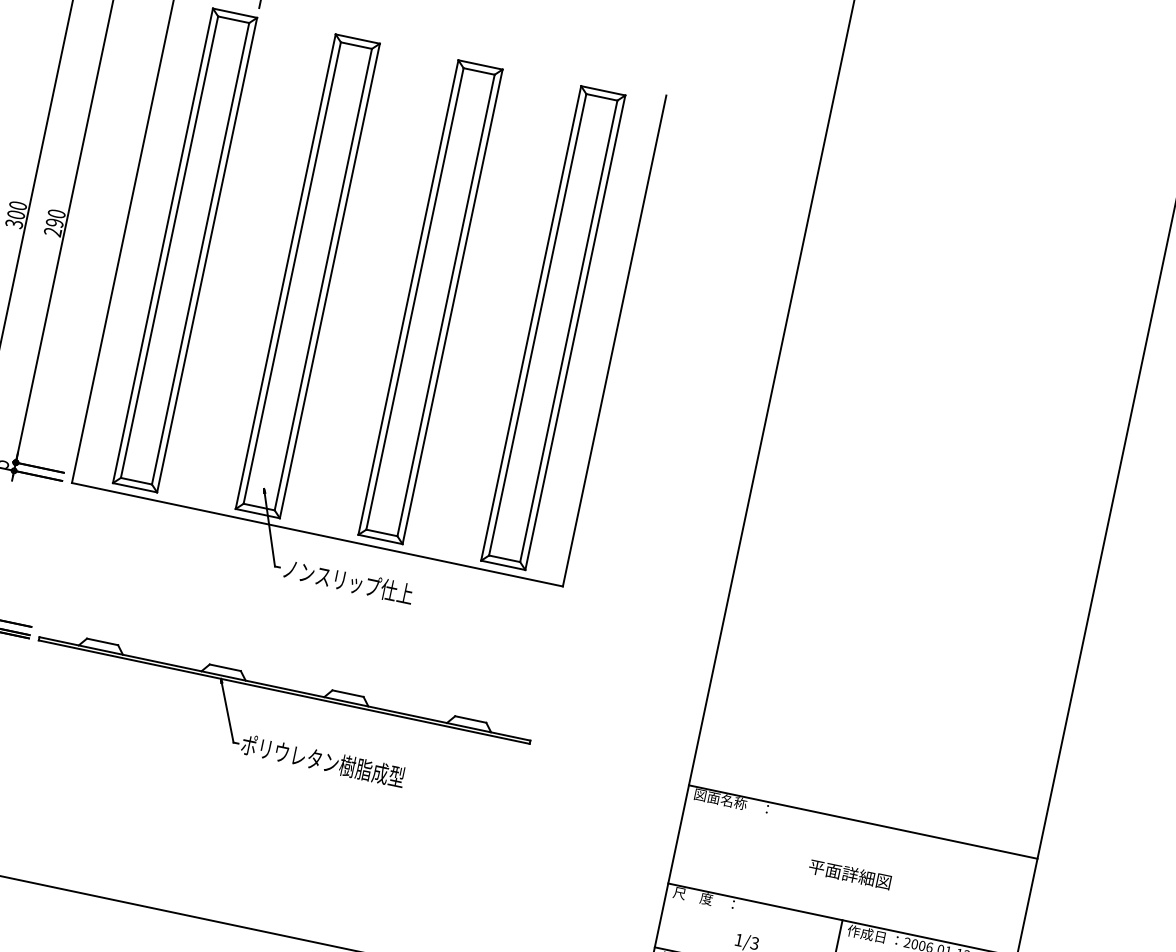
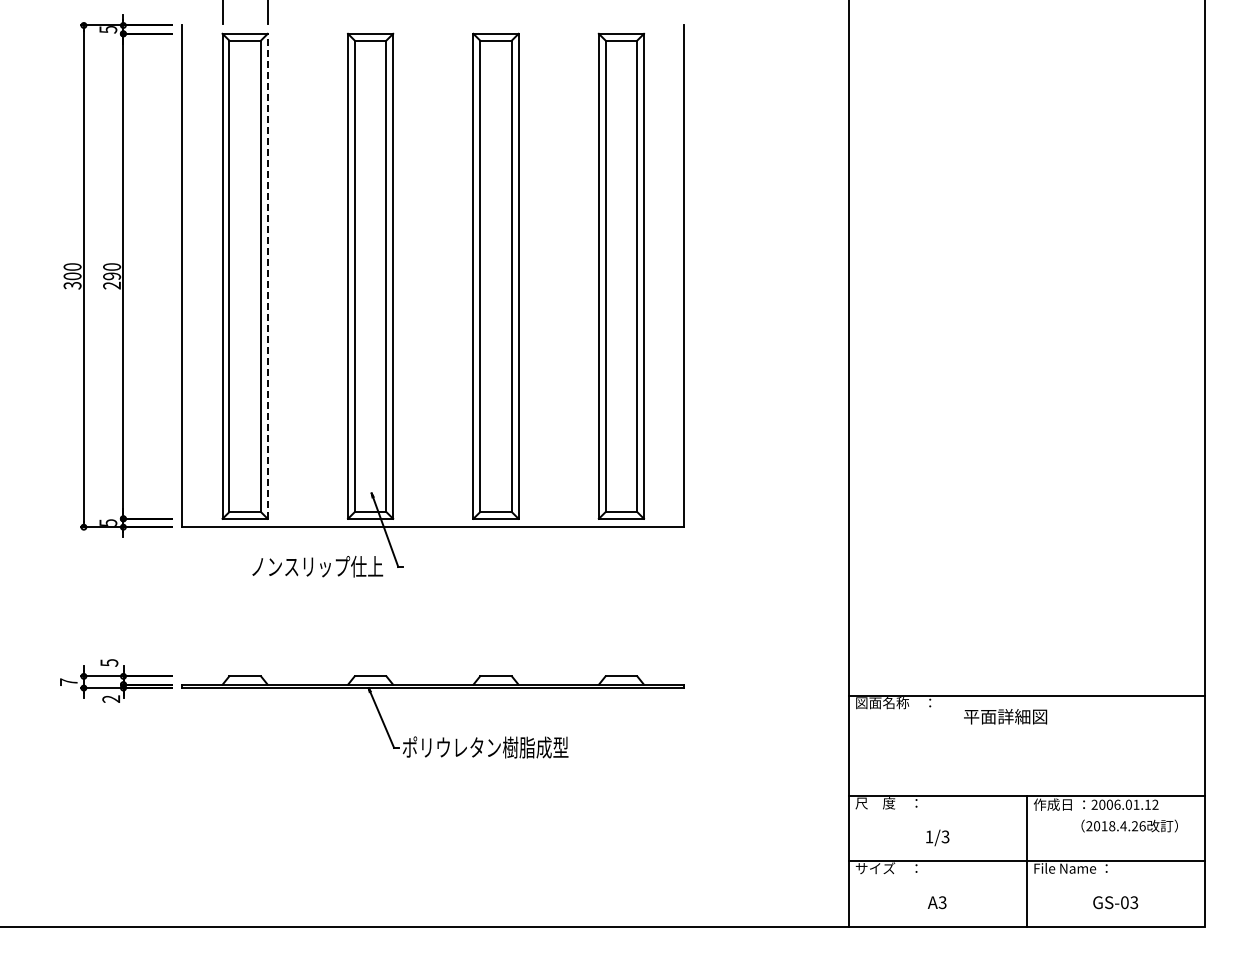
line: (207, 254) -> (267, 275), solid -> dashed
text: (348, 581) -> (317, 566), moved
text: (850, 874) -> (1005, 716), moved

